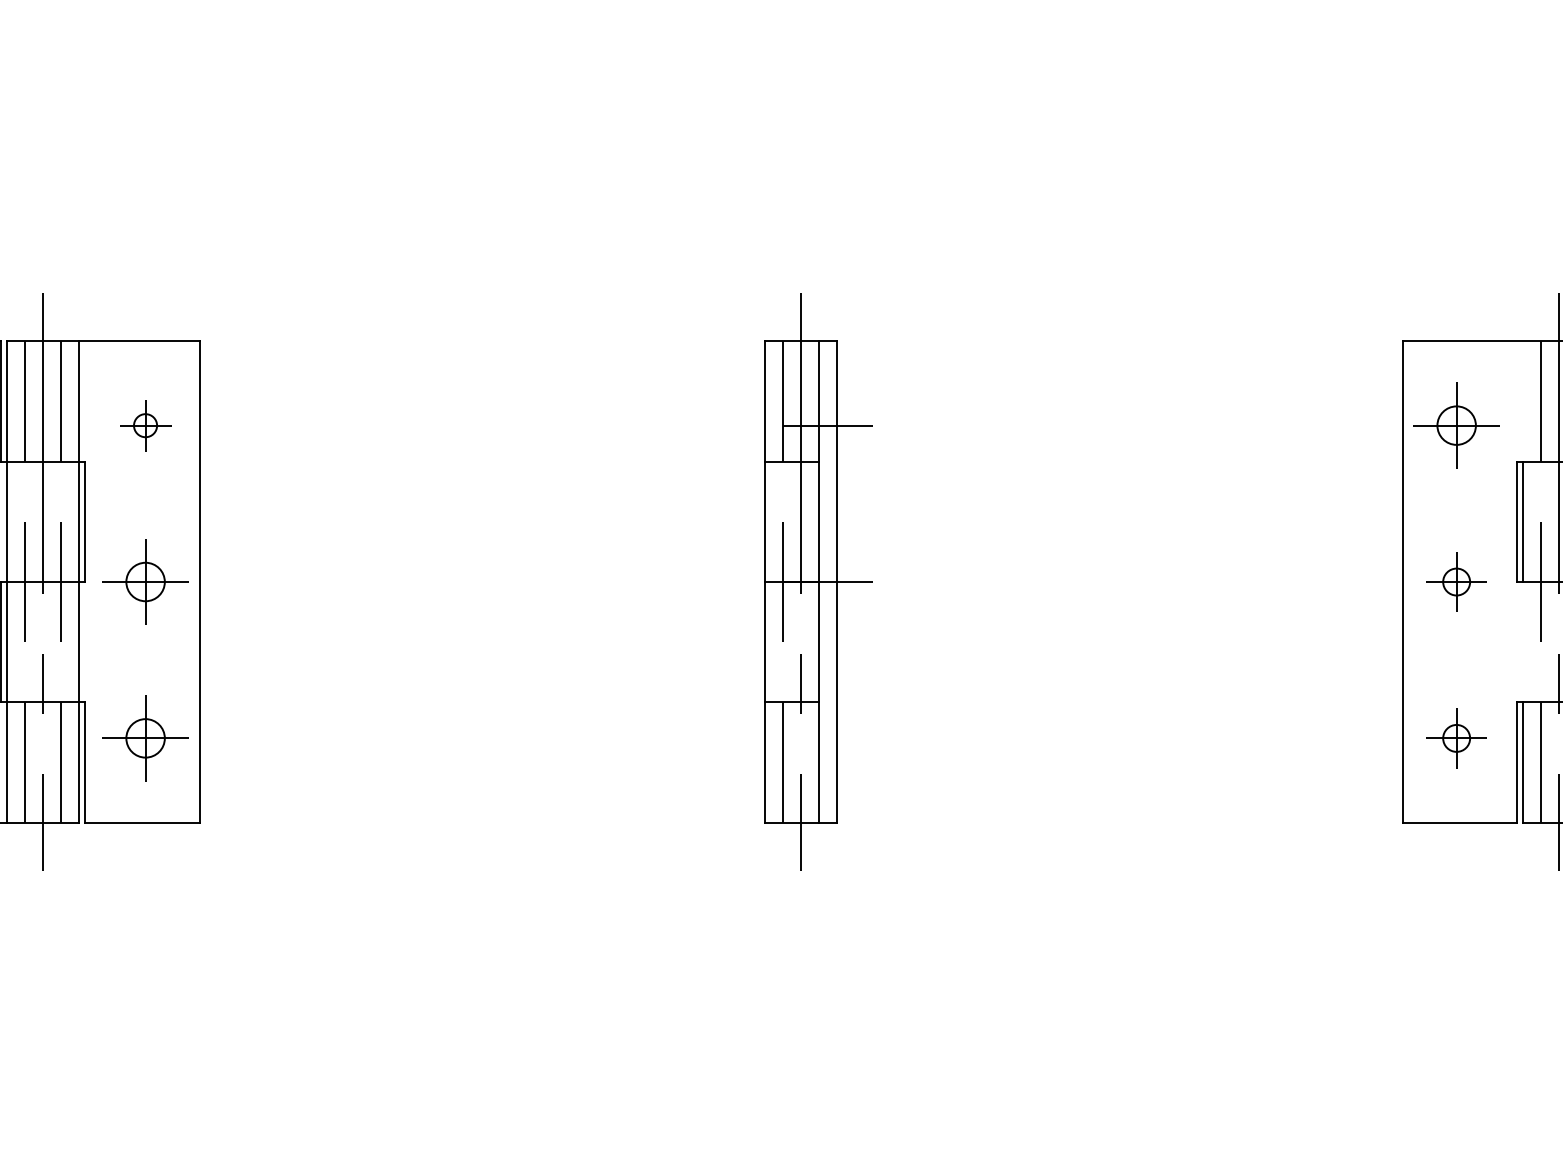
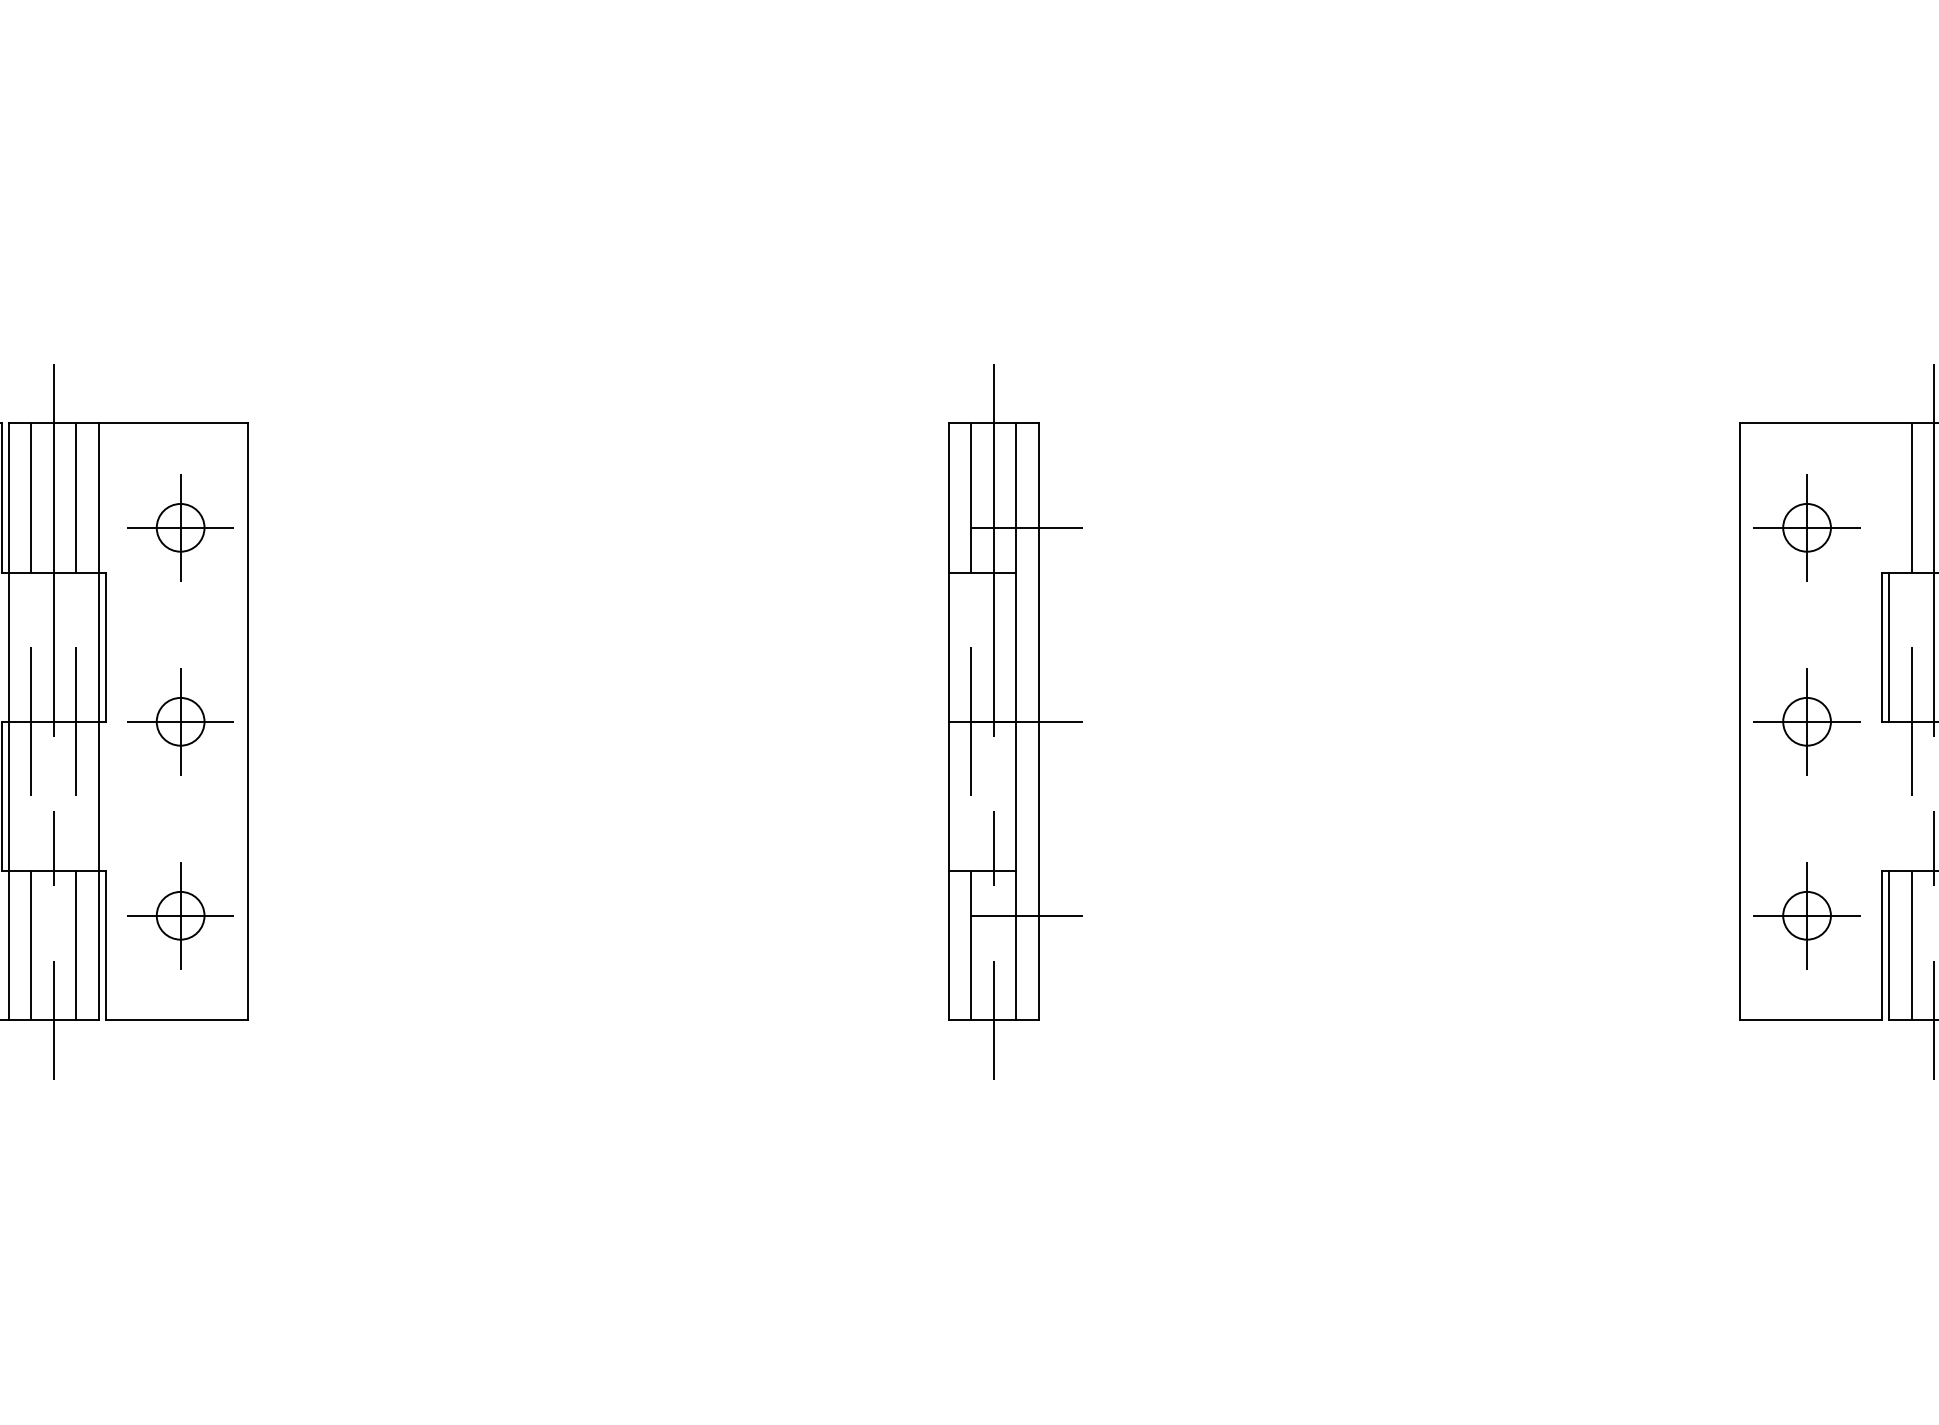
part: (145, 425) -> (180, 527), size x1.67
part: (1456, 581) -> (1806, 721), size x1.43
line: (828, 738) -> (1027, 915), added
part: (1456, 738) -> (1806, 915), size x1.43

